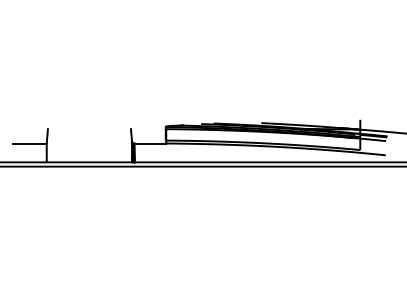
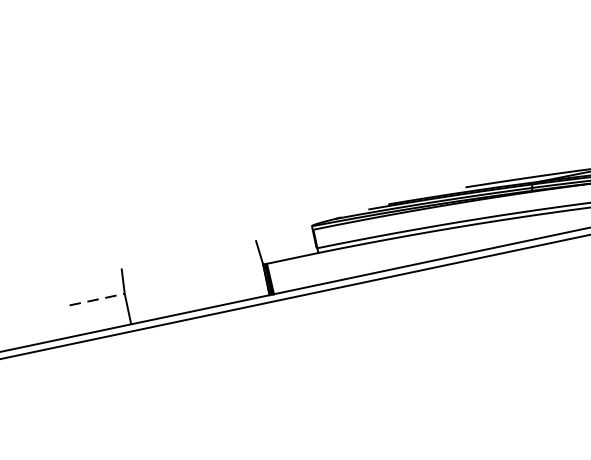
line: (30, 143) -> (98, 299), solid -> dashed

